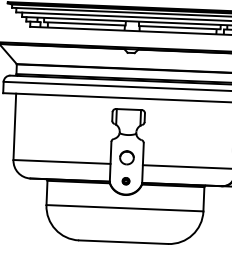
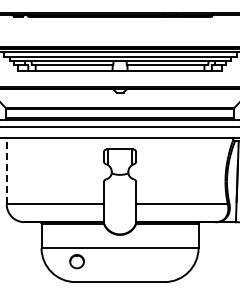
line: (14, 126) -> (6, 170), solid -> dashed
part: (126, 157) -> (76, 261), moved
part: (125, 180) -> (119, 220), removed

